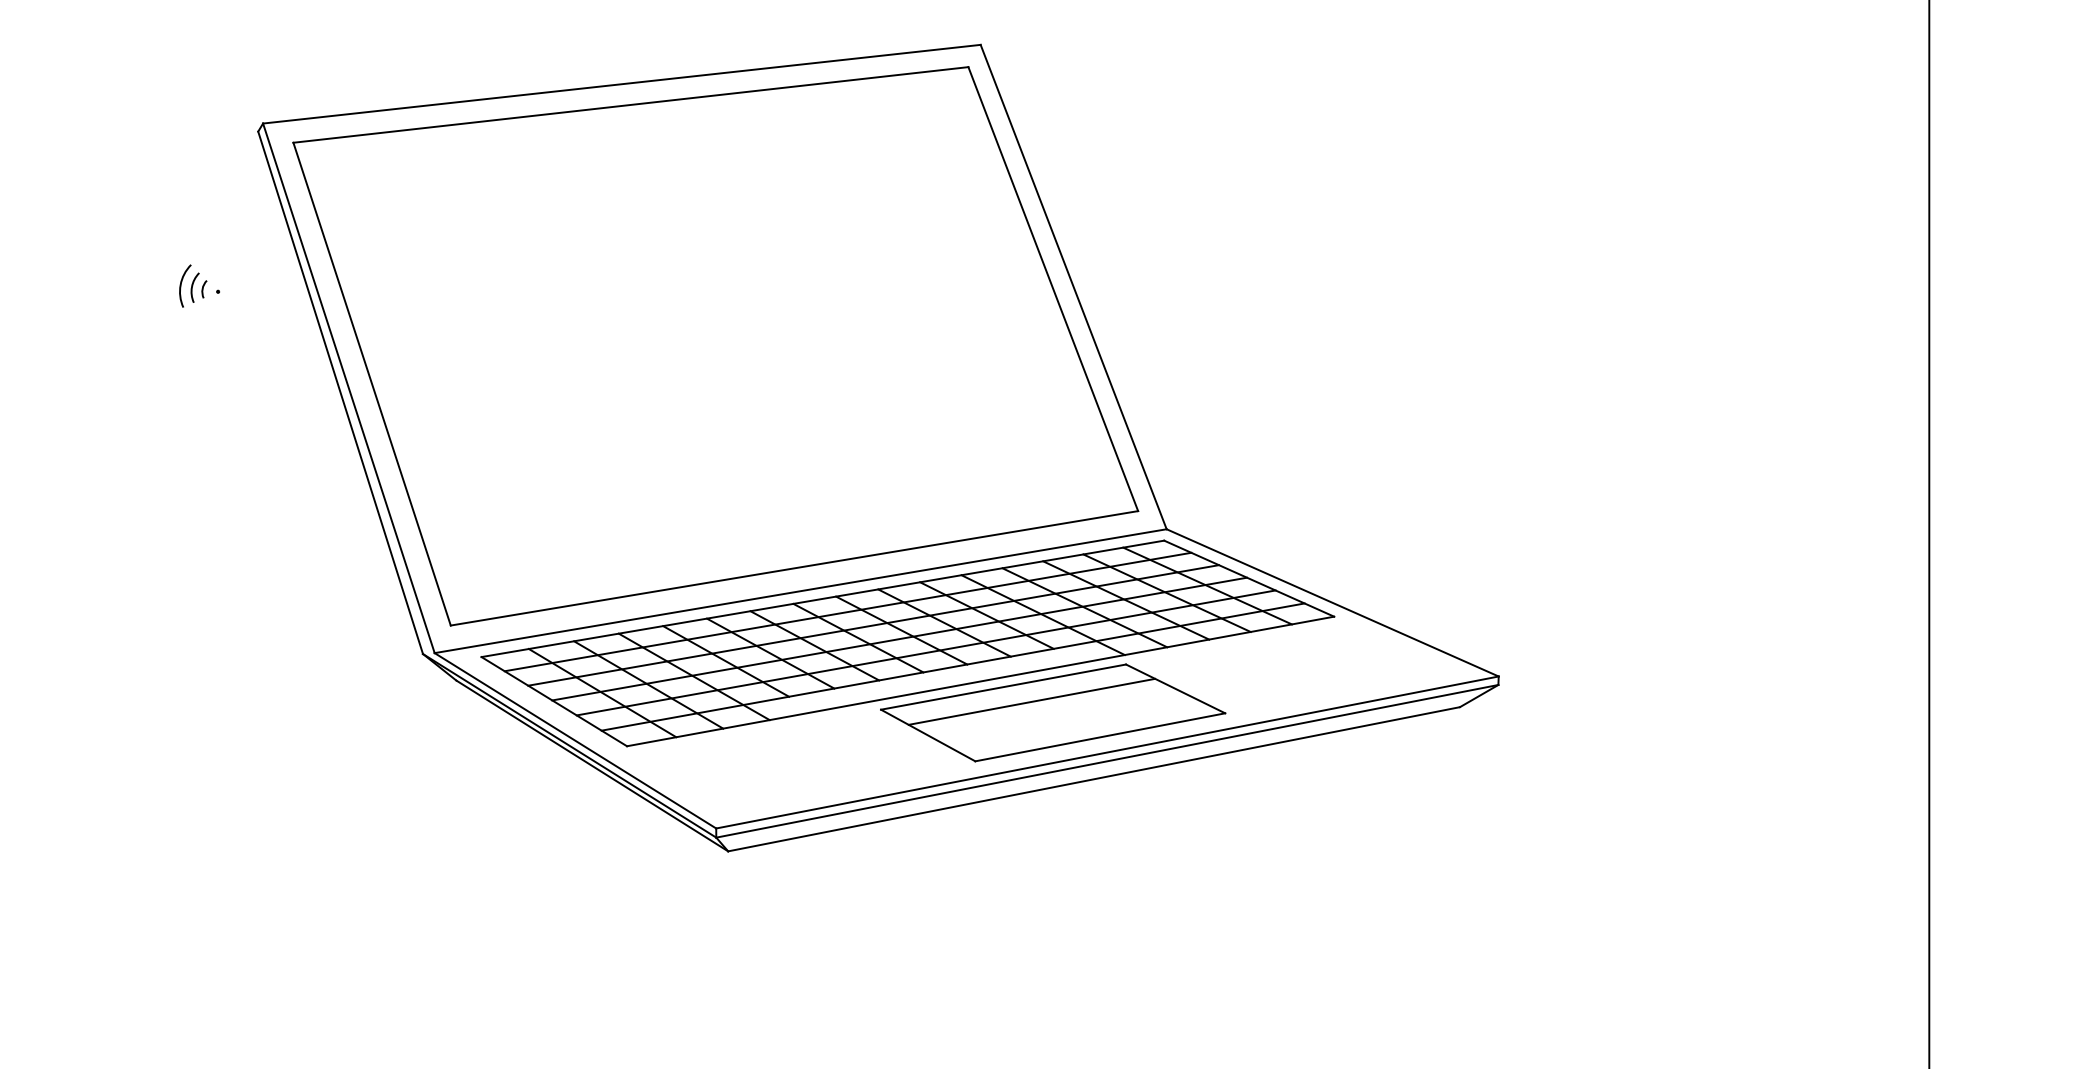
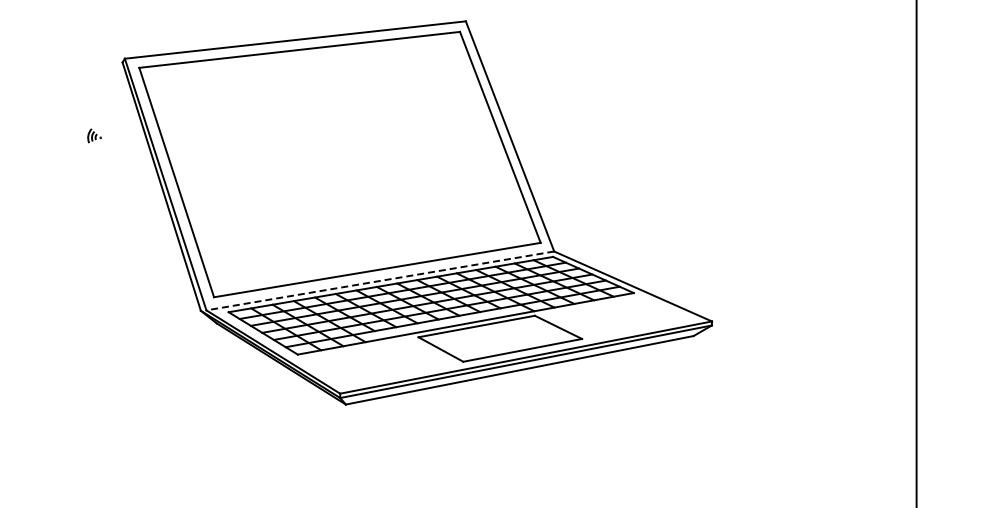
part: (199, 285) -> (94, 135), size x0.7
line: (798, 592) -> (379, 281), solid -> dashed
line: (1030, 701) -> (489, 333), removed

